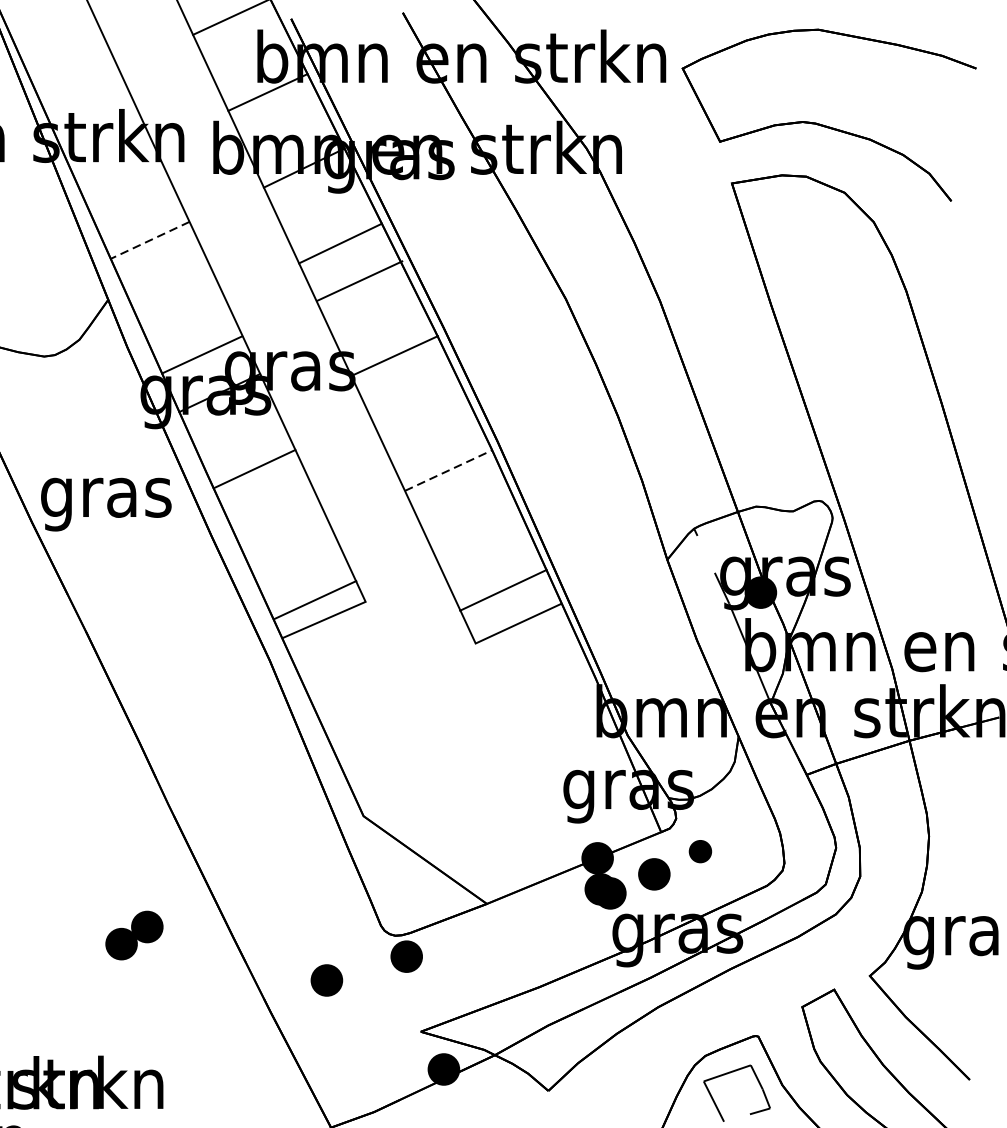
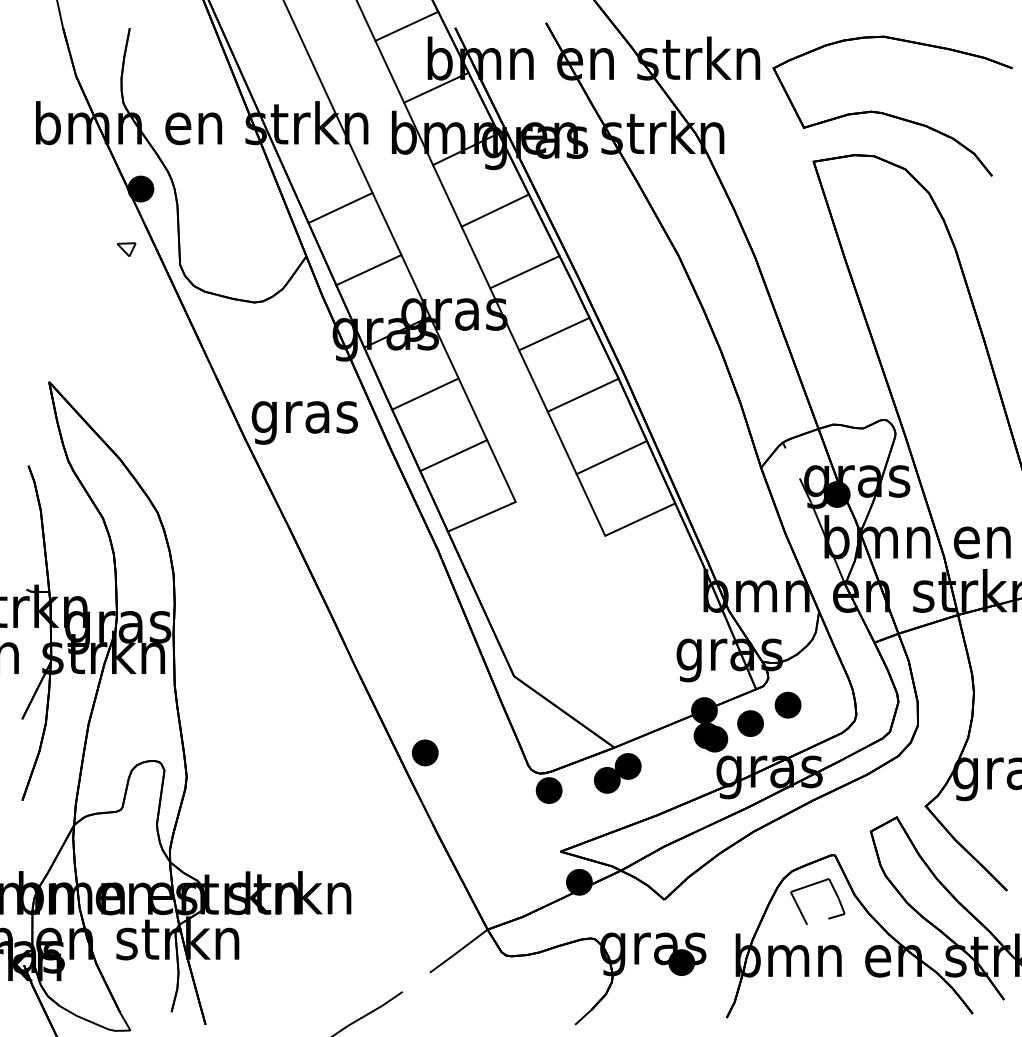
line: (150, 240) -> (340, 208), dashed -> solid
line: (359, 281) -> (524, 272), moved
line: (201, 355) -> (368, 270), moved
line: (394, 355) -> (554, 333), moved
line: (448, 470) -> (583, 395), dashed -> solid
line: (503, 590) -> (611, 457), moved
line: (314, 600) -> (453, 455), moved
part: (699, 850) -> (787, 704), size x1.43
part: (134, 935) -> (617, 773), moved
part: (325, 979) -> (424, 752), moved

